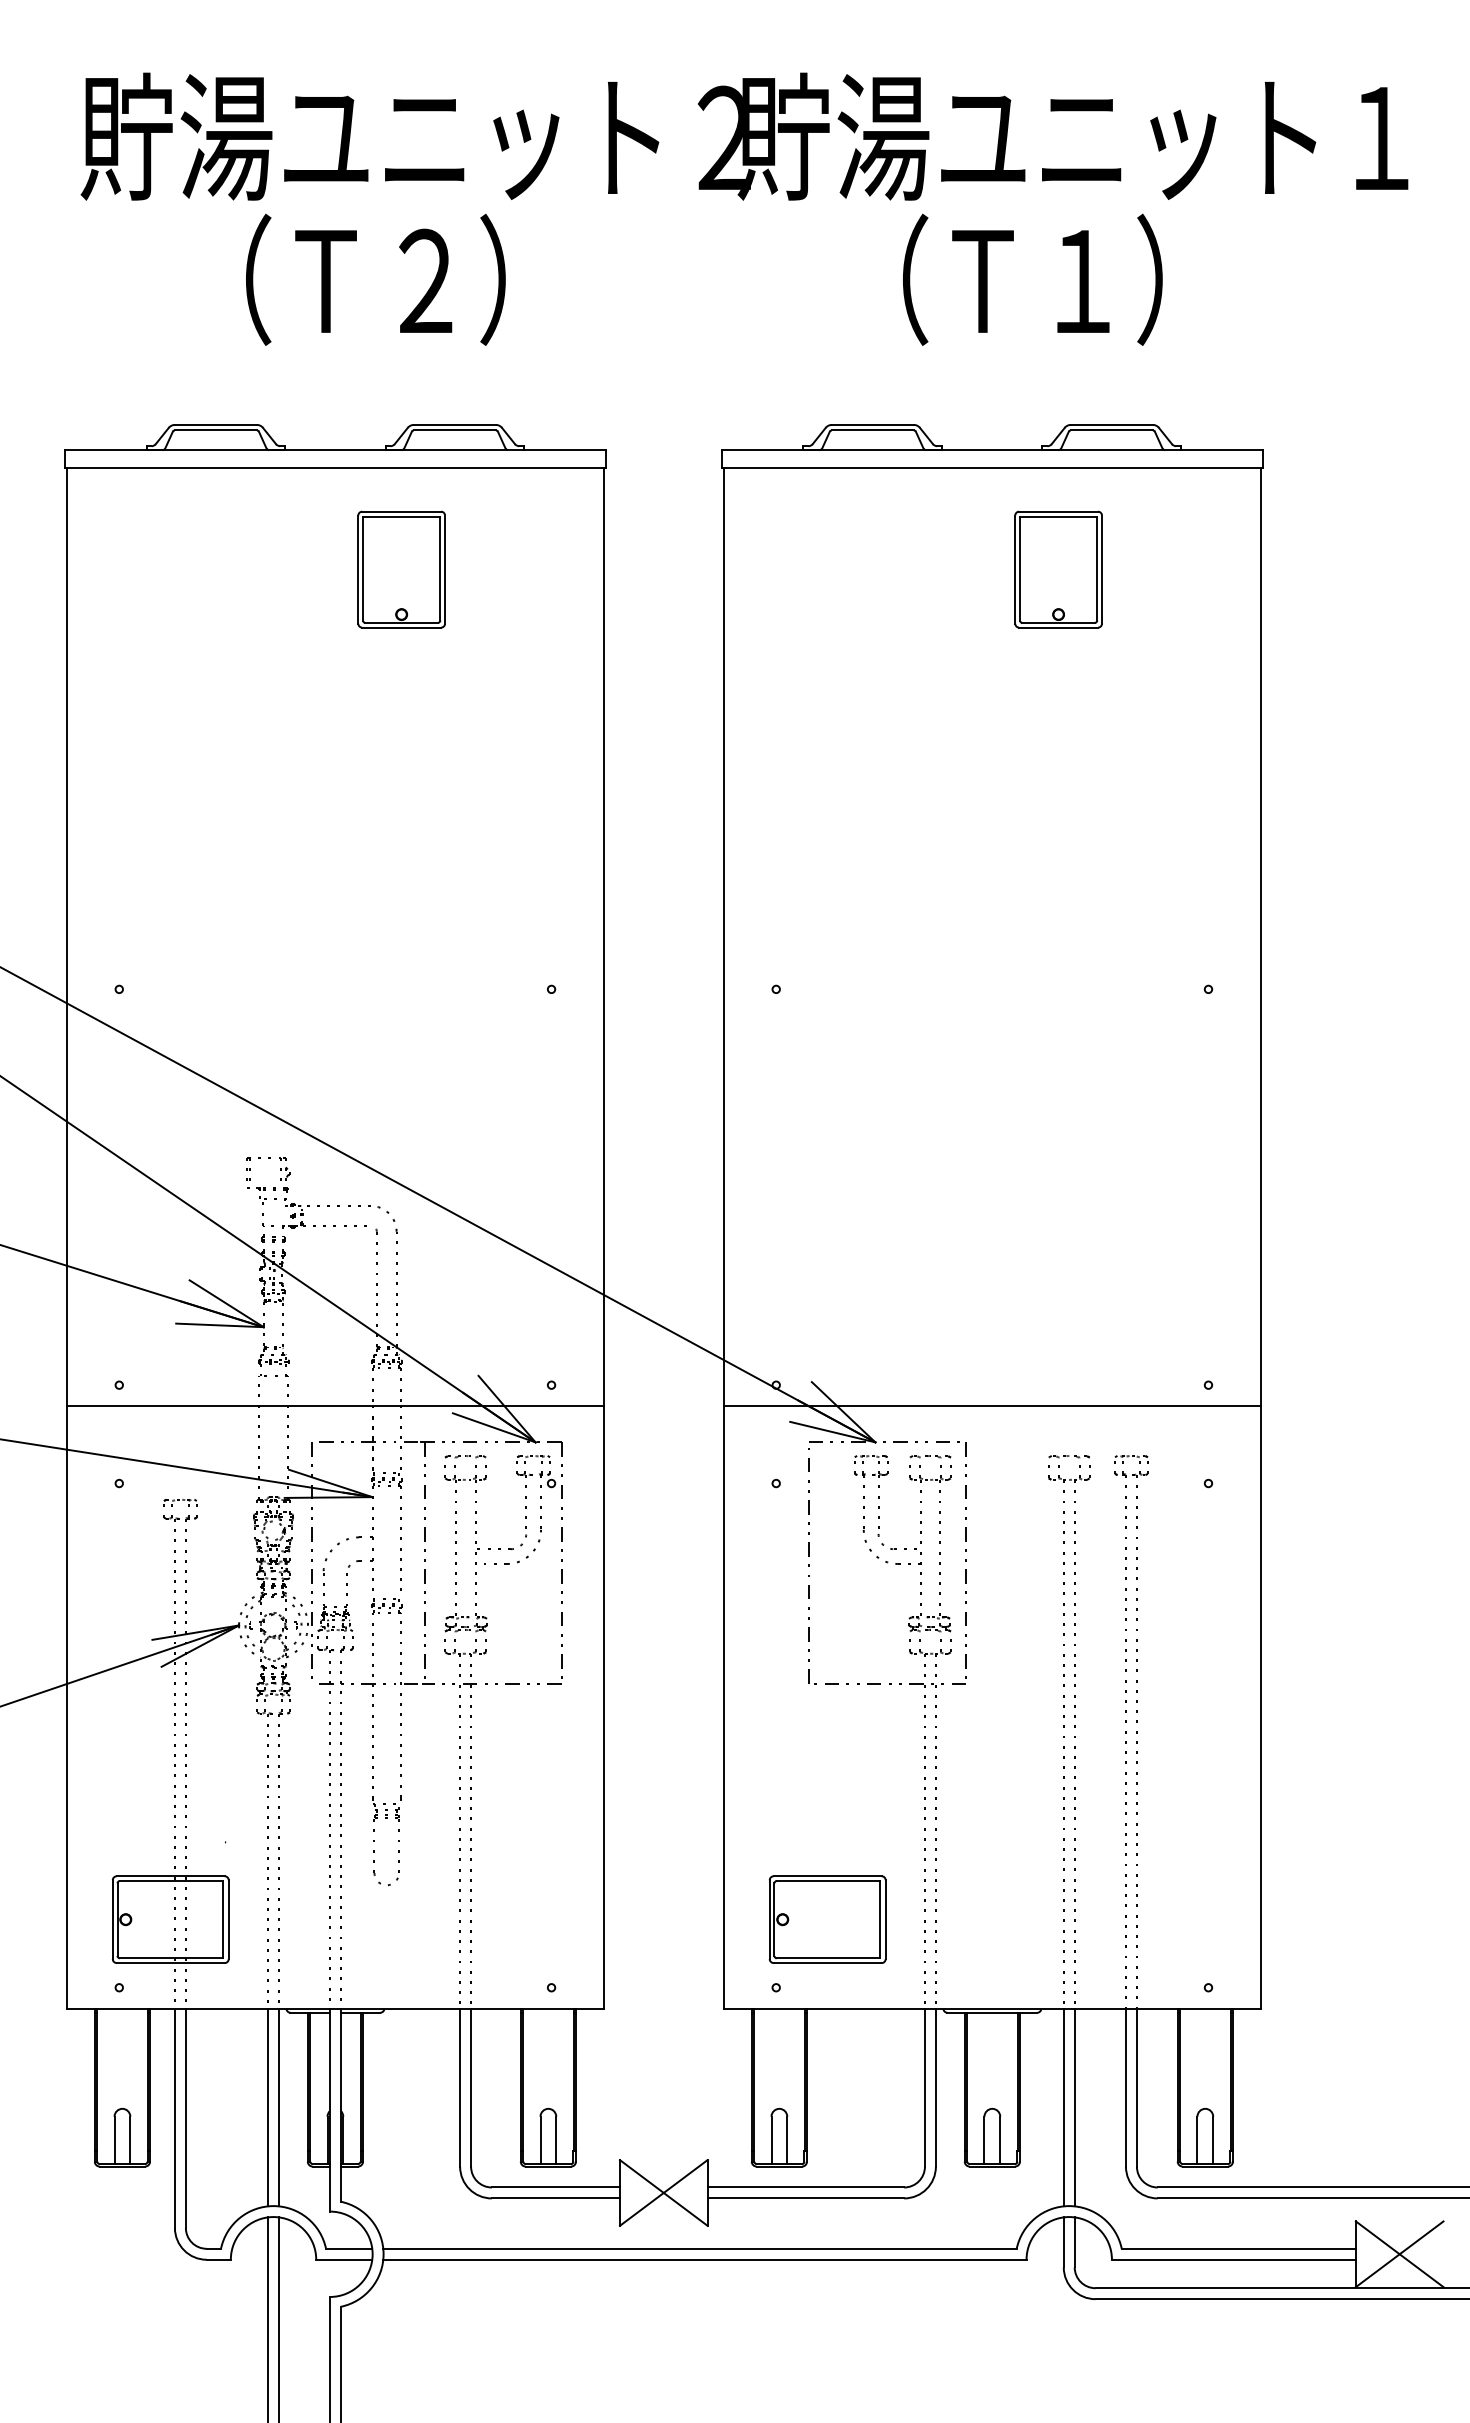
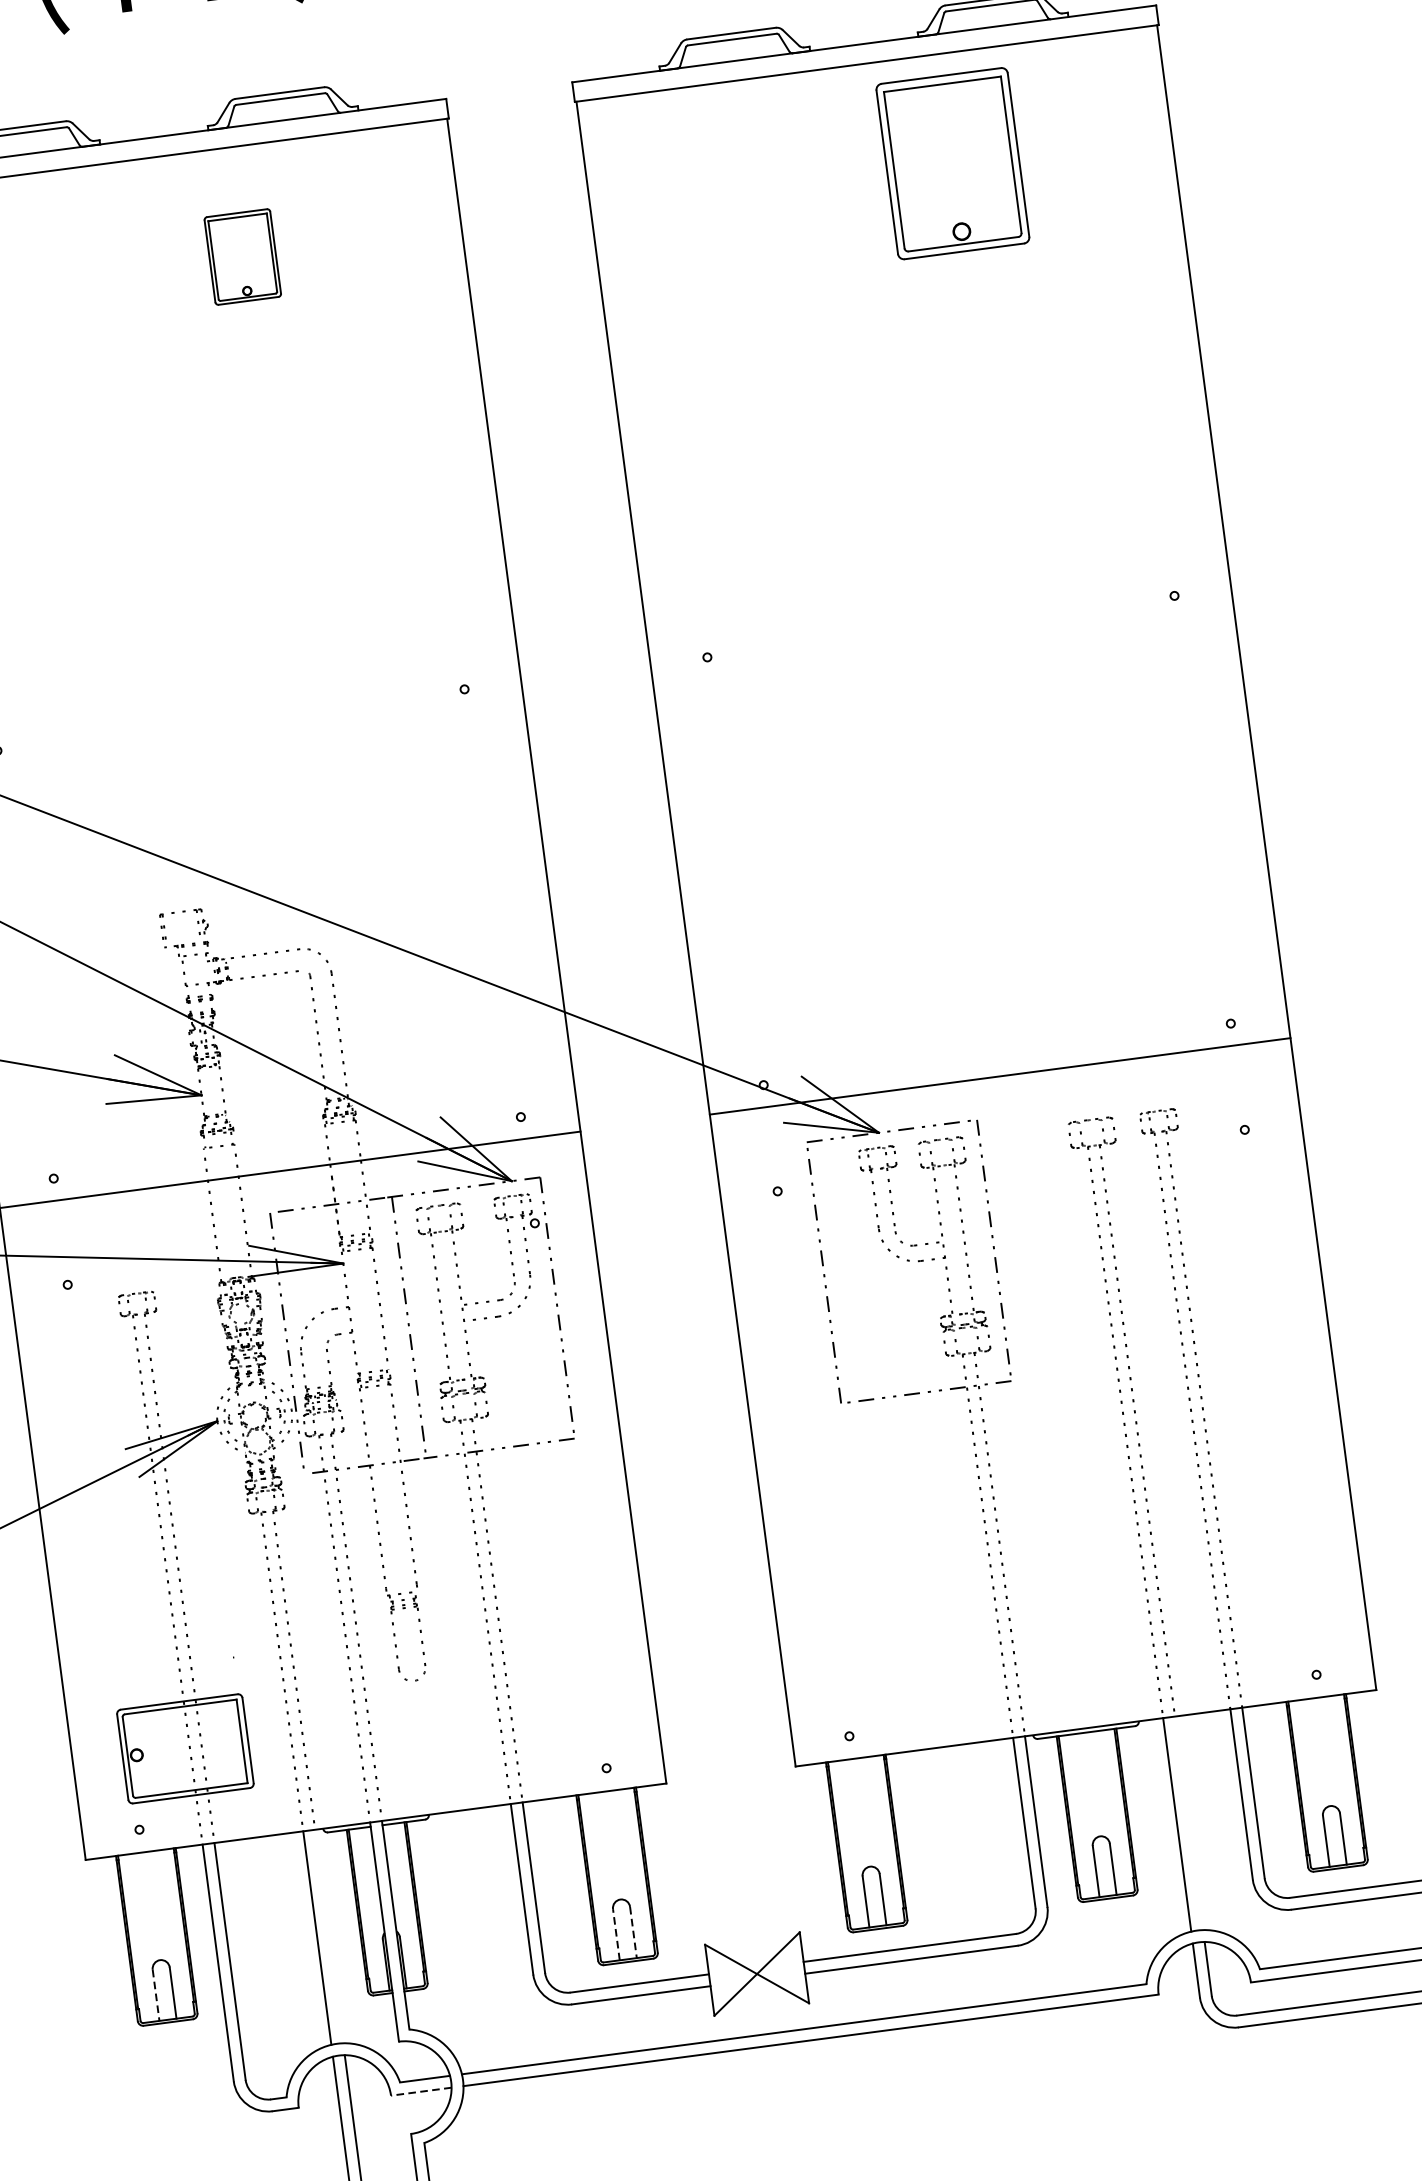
part: (401, 569) -> (242, 256), size x0.7
part: (1058, 569) -> (952, 163), size x1.4
part: (827, 1919) -> (895, 1655), removed
line: (279, 2107) -> (329, 1936), removed
line: (1074, 2107) -> (1188, 1823), removed
line: (114, 2140) -> (156, 1995), solid -> dashed
line: (540, 2140) -> (616, 1934), solid -> dashed
line: (556, 2140) -> (633, 1932), solid -> dashed
line: (343, 2259) -> (420, 2091), solid -> dashed

